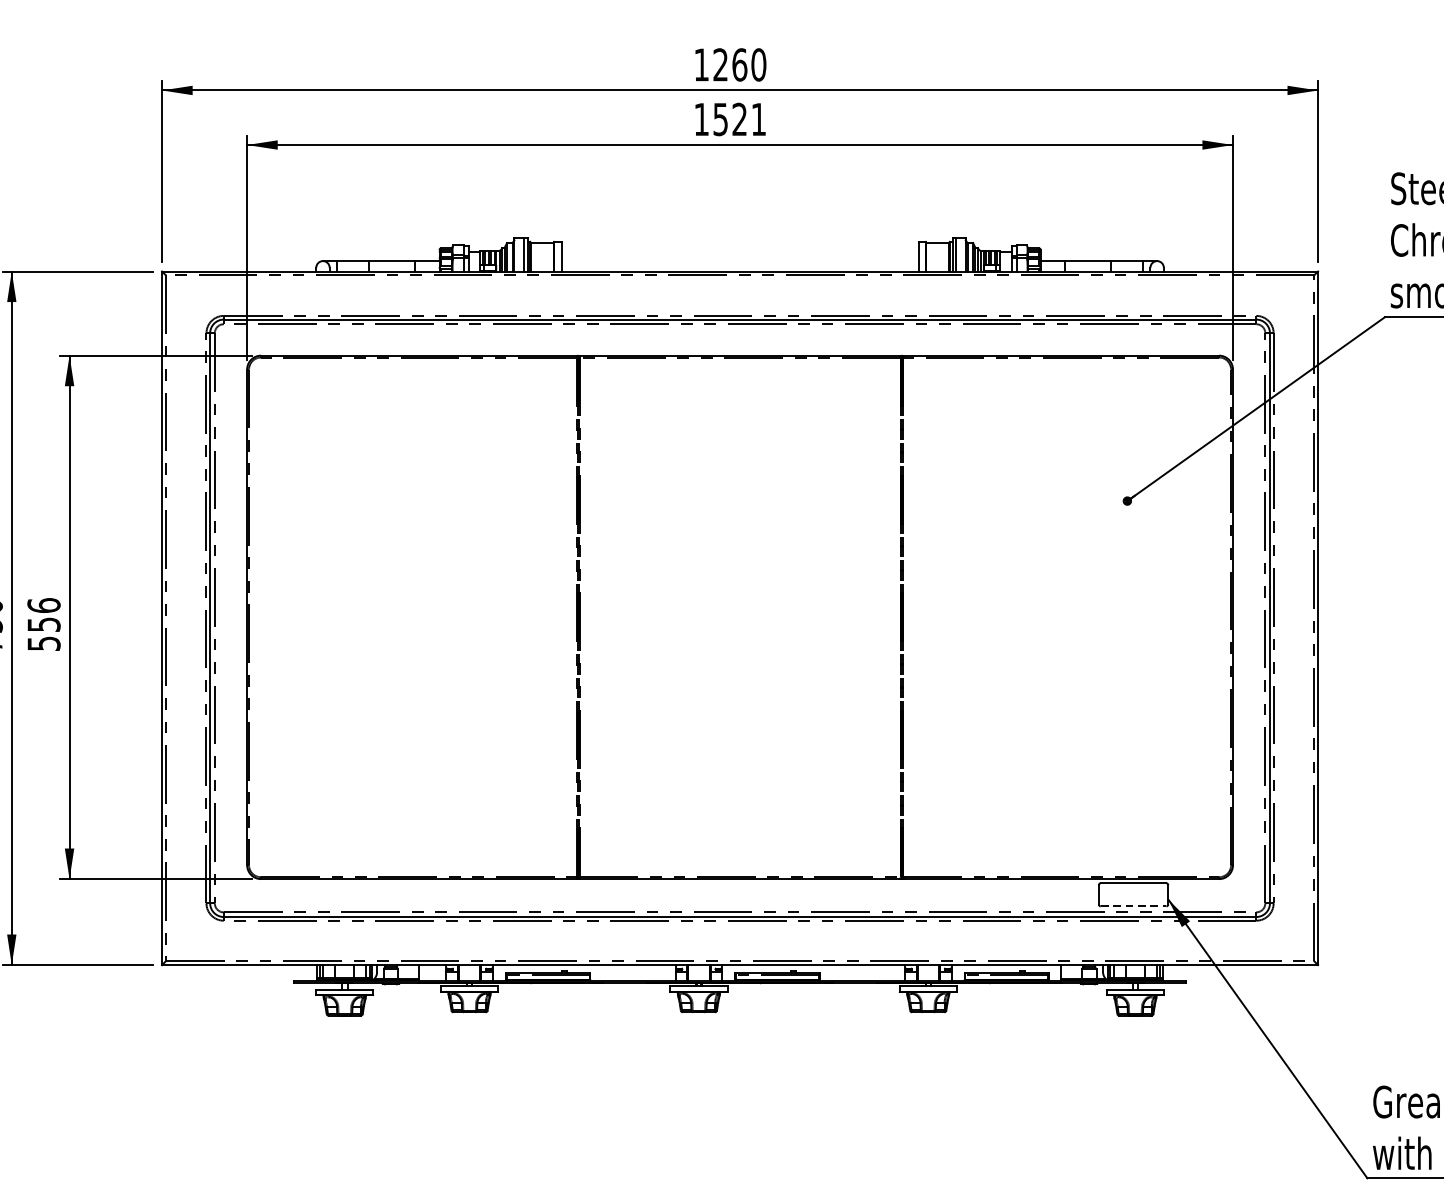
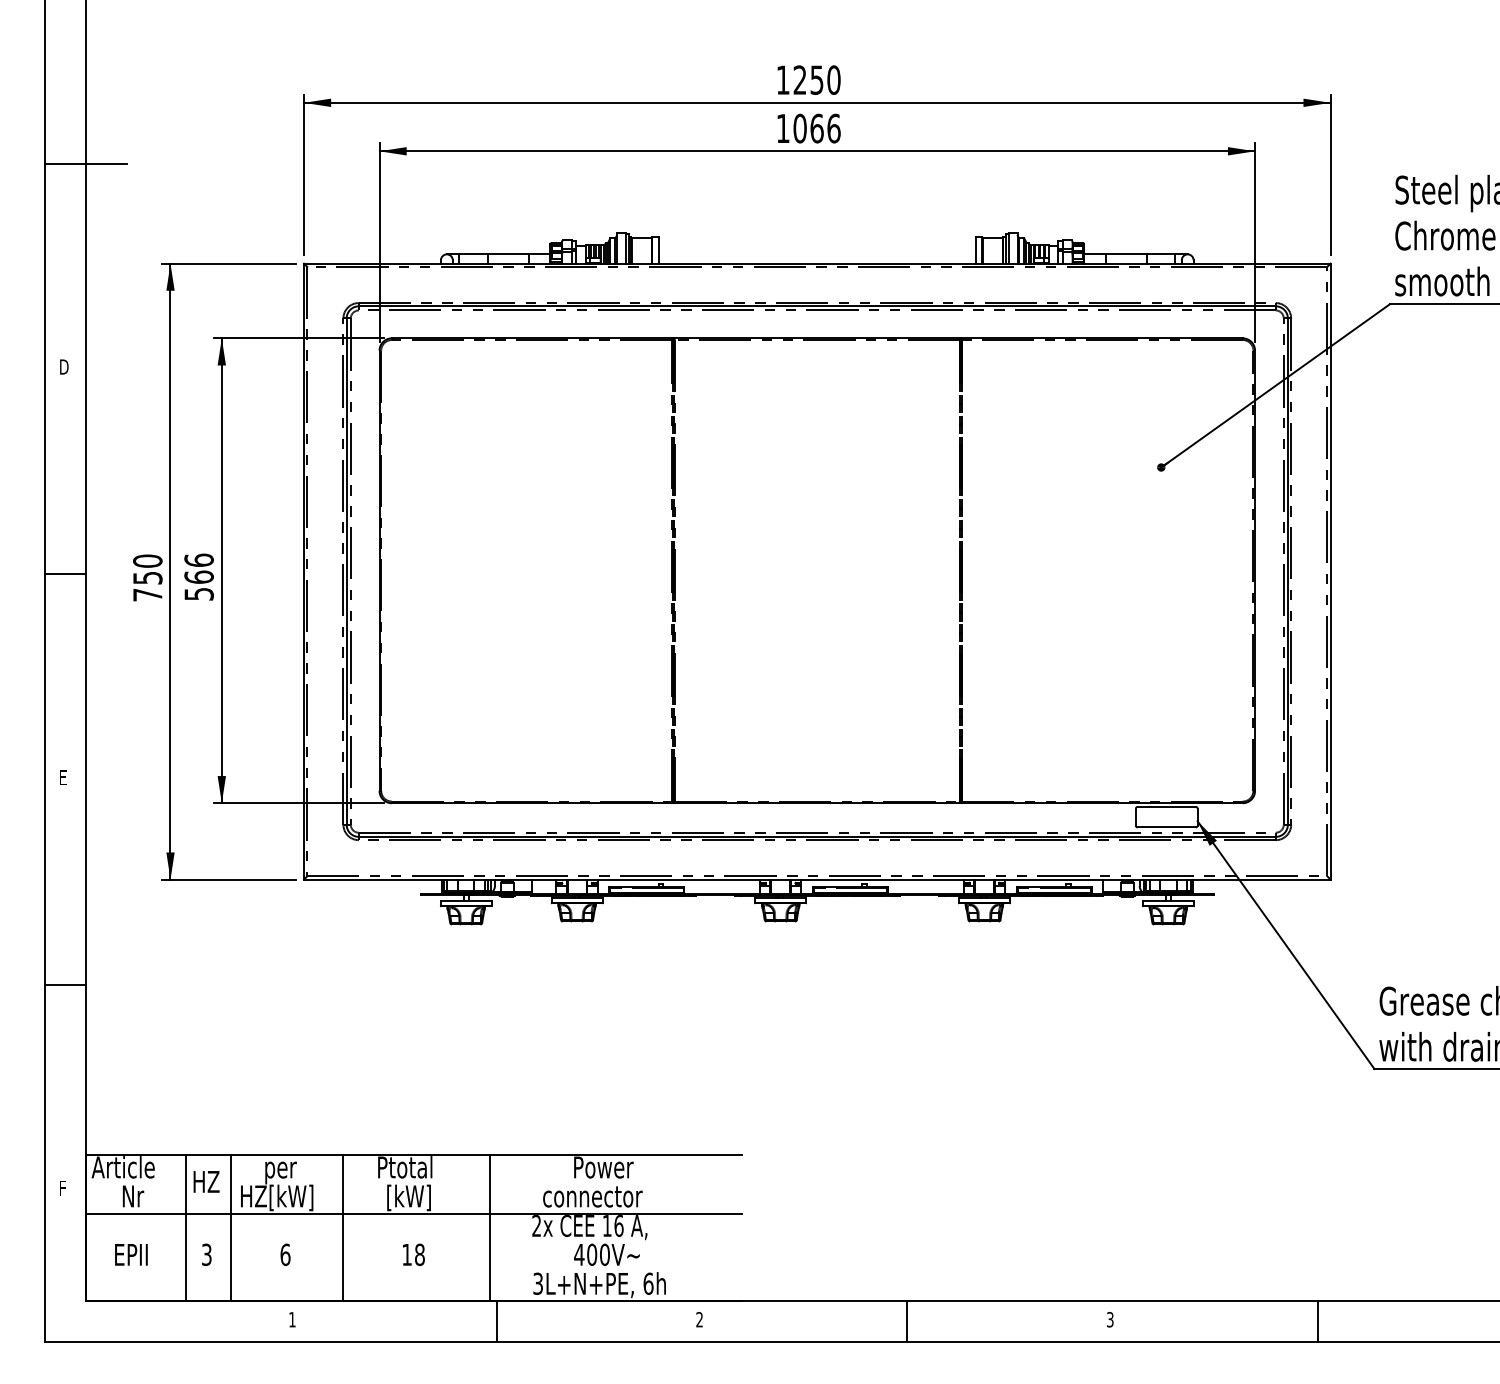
text: (739, 64) -> (816, 79), 1260 -> 1250
text: (739, 119) -> (816, 128), 1521 -> 1066
text: (43, 623) -> (198, 576), 556 -> 566
line: (1134, 906) -> (1167, 827), dashed -> solid

